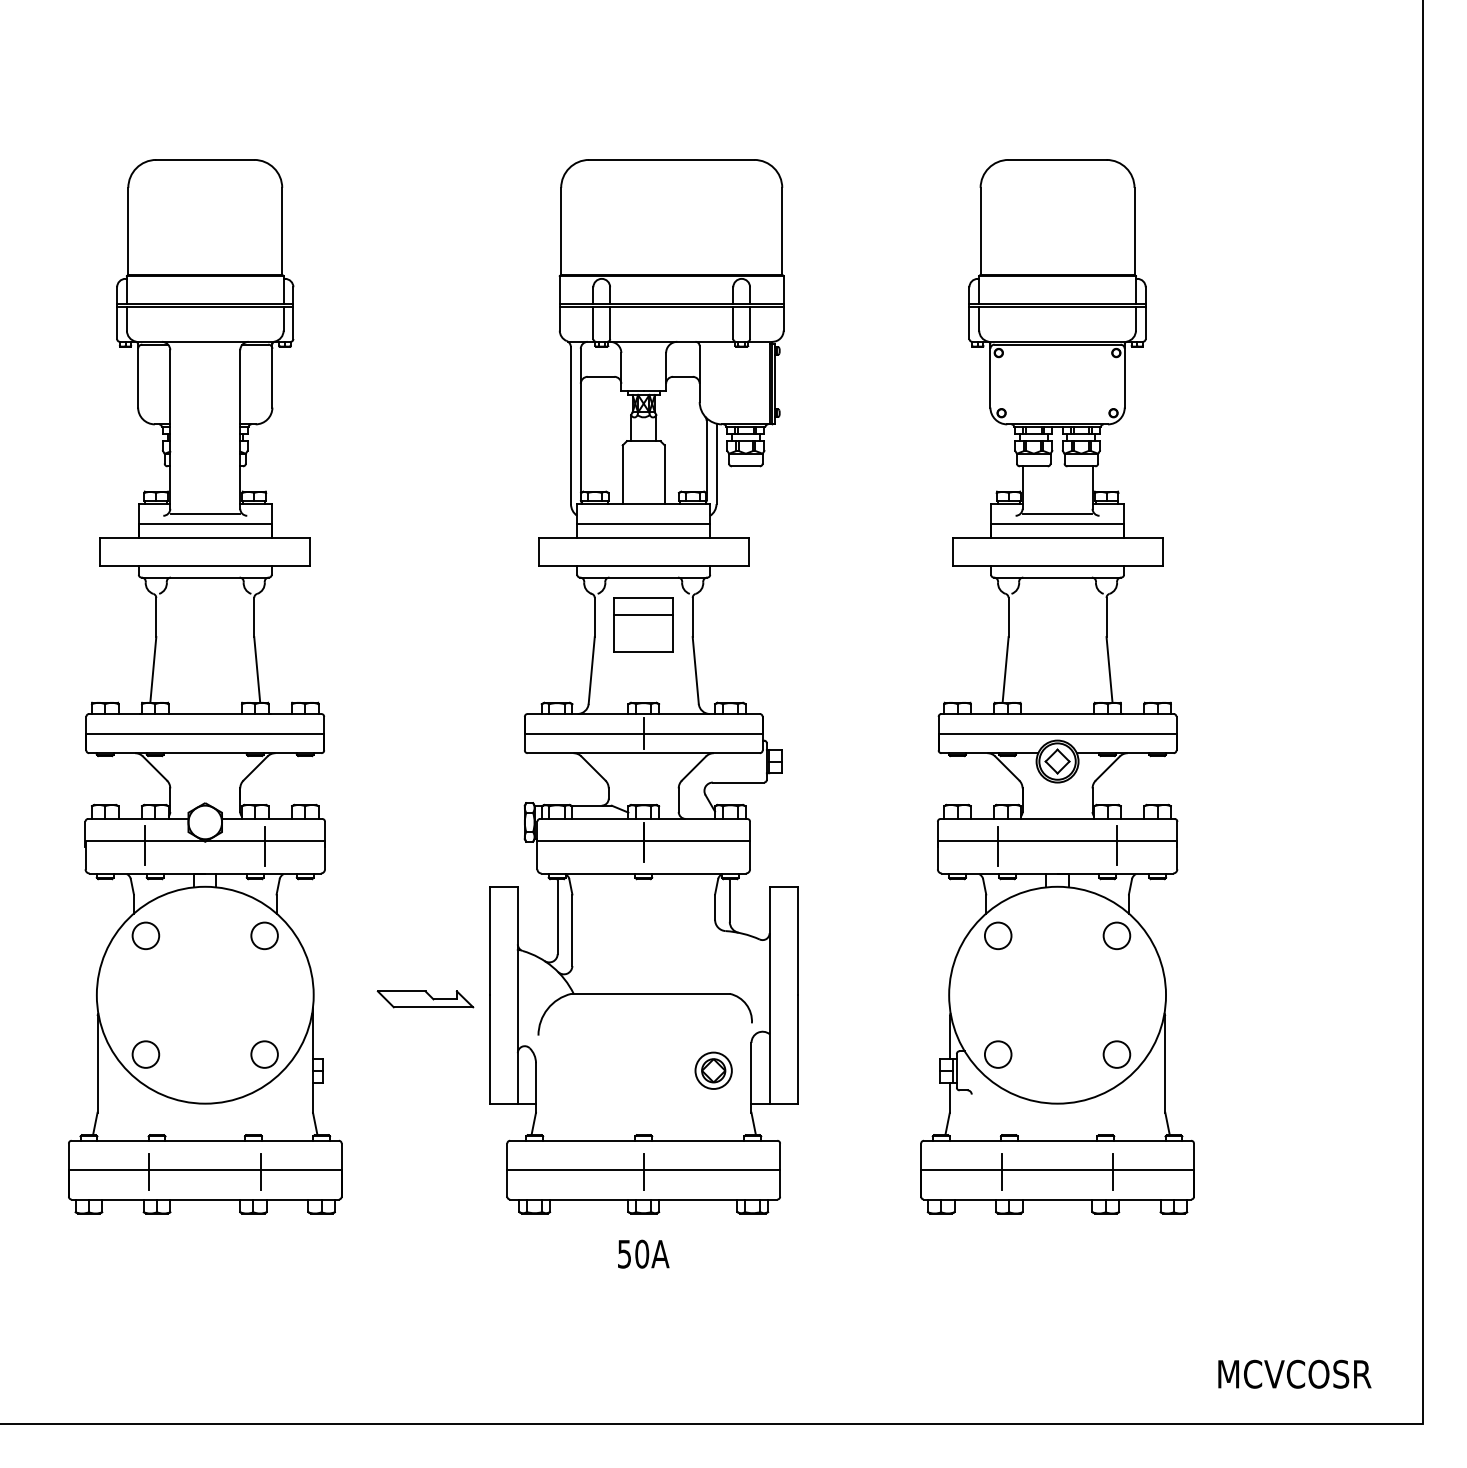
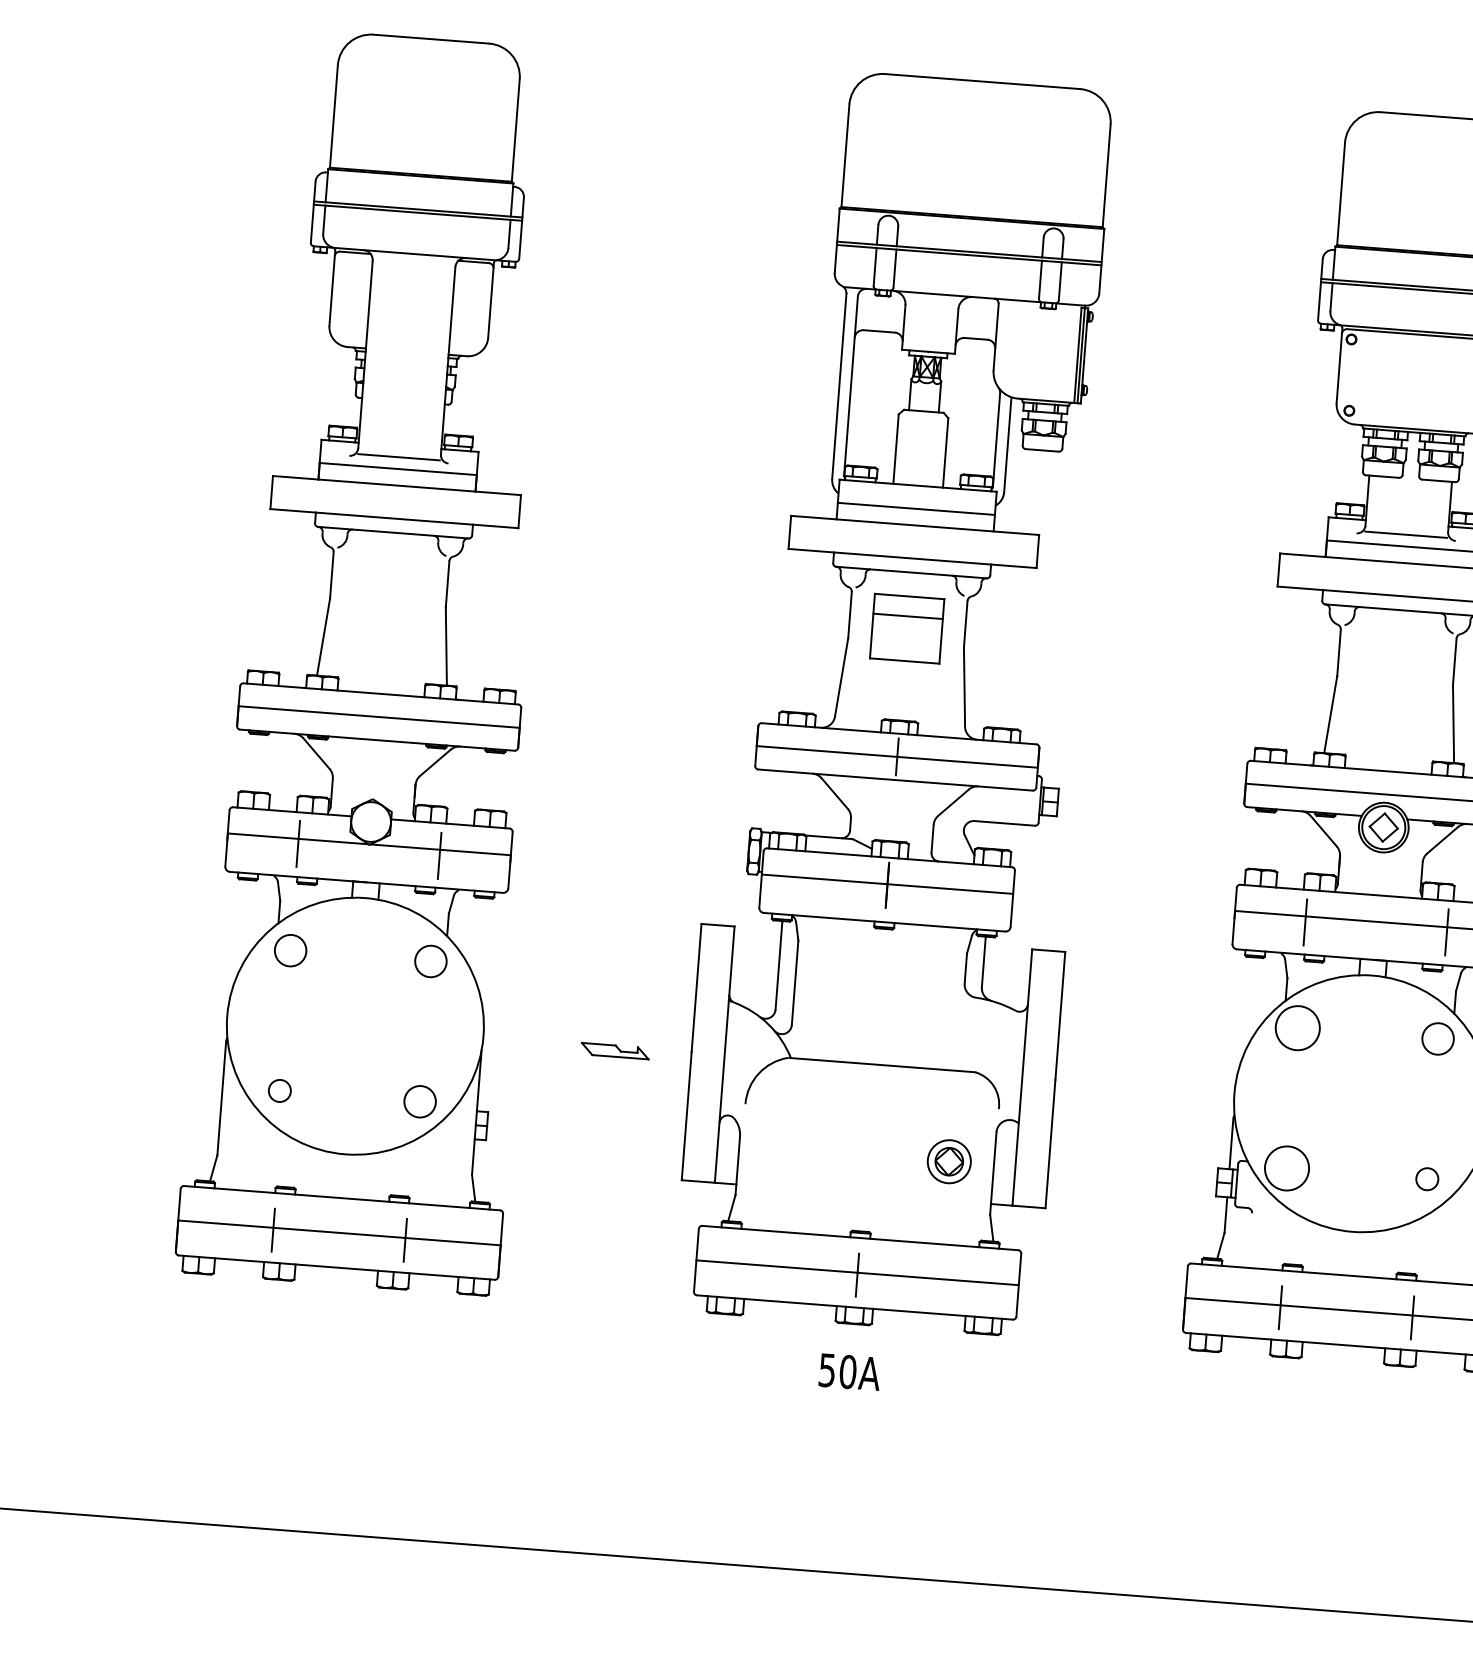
circle: (997, 935) -> (1296, 1027), size x1.4
part: (425, 999) -> (615, 1051), size x0.6
circle: (145, 1054) -> (279, 1090), size x0.7
circle: (997, 1054) -> (1286, 1168), size x1.4
circle: (1116, 1054) -> (1426, 1179), size x0.7

